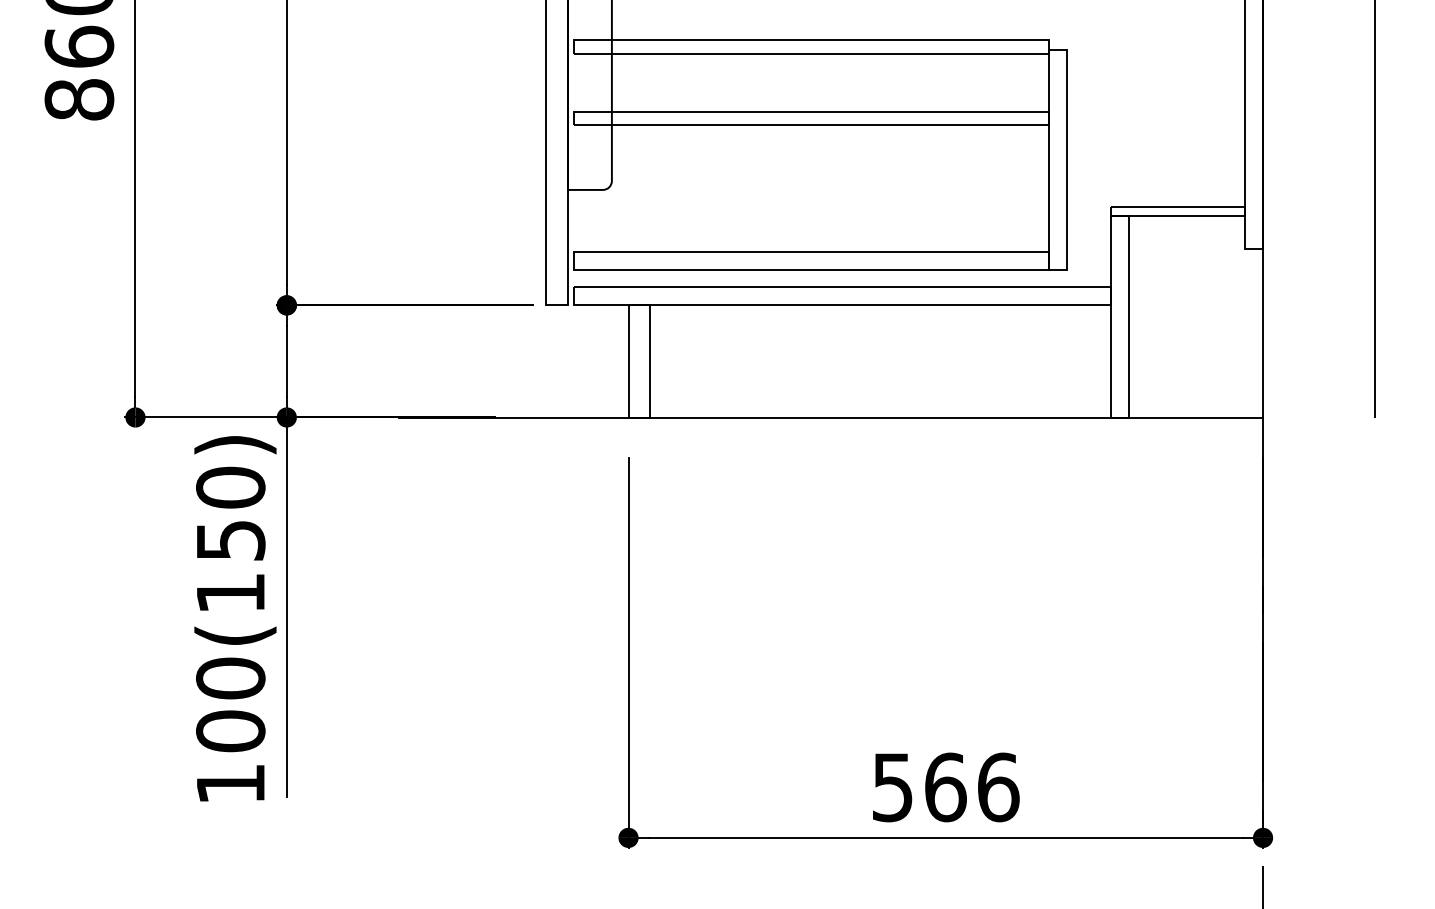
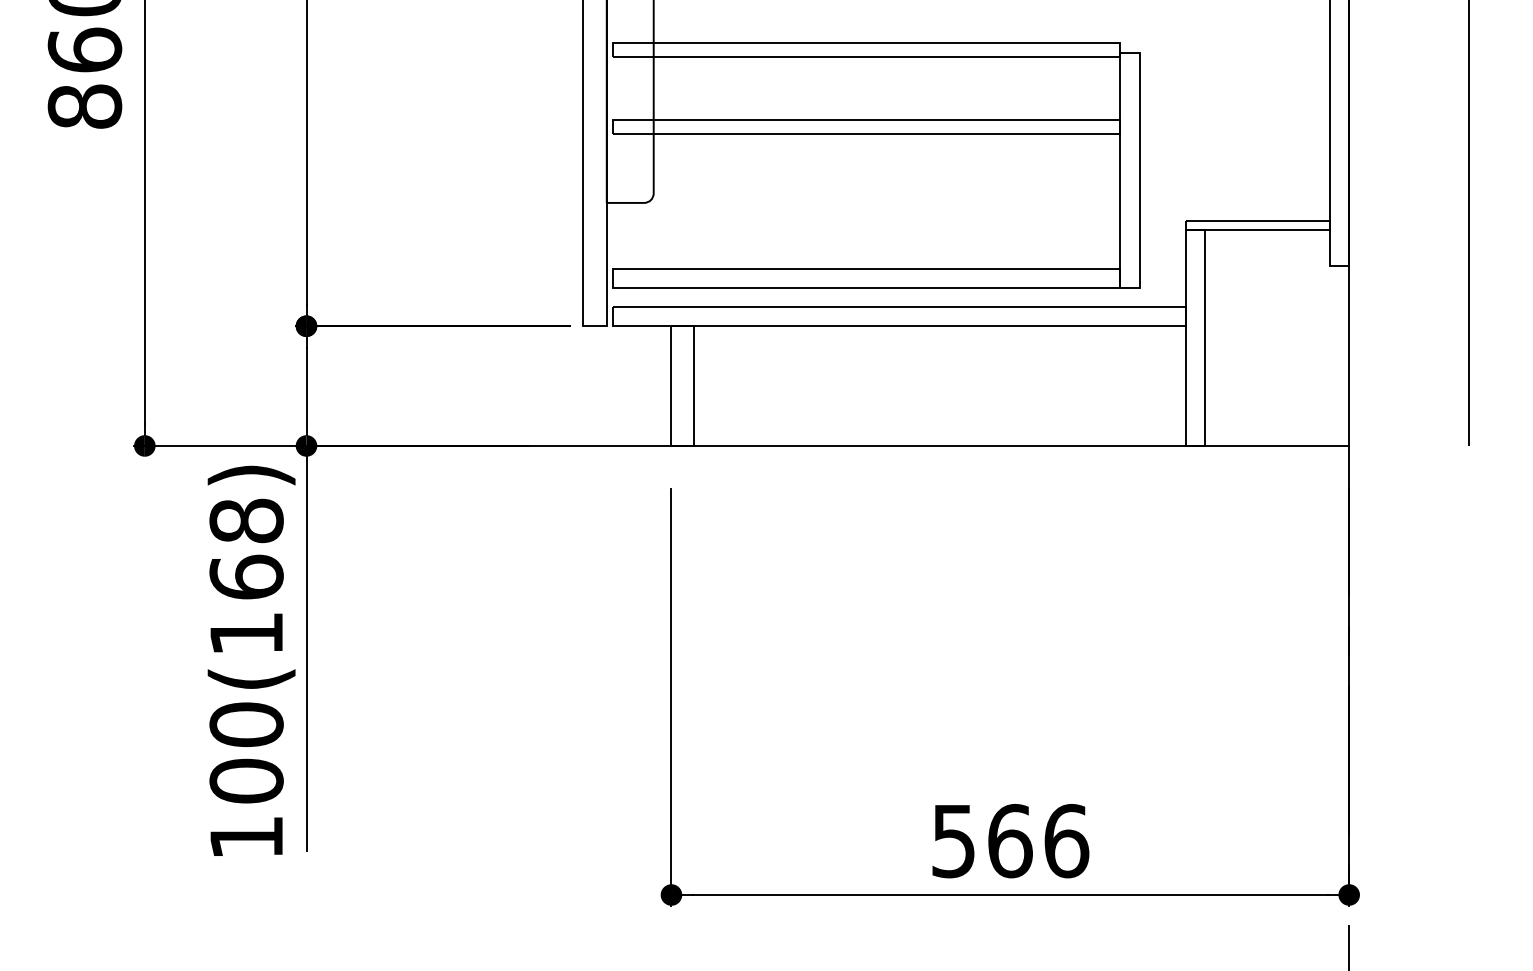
text: (230, 513) -> (246, 548), 100(150) -> 100(168)

